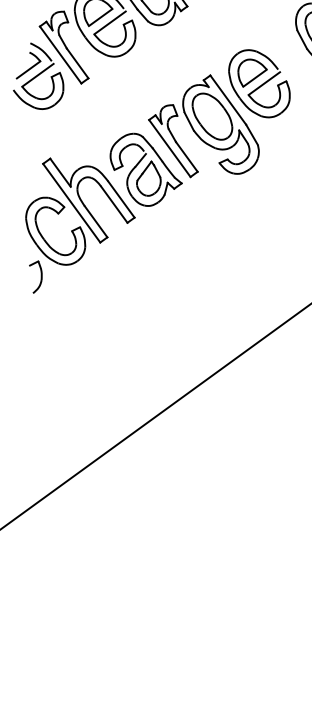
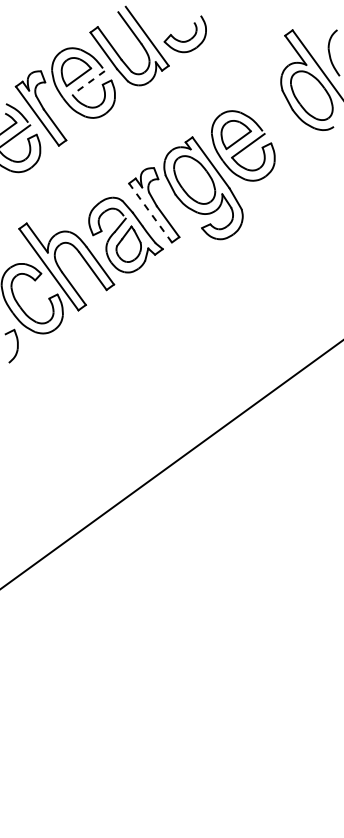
line: (109, 23) -> (88, 83), solid -> dashed
line: (169, 148) -> (150, 212), solid -> dashed

